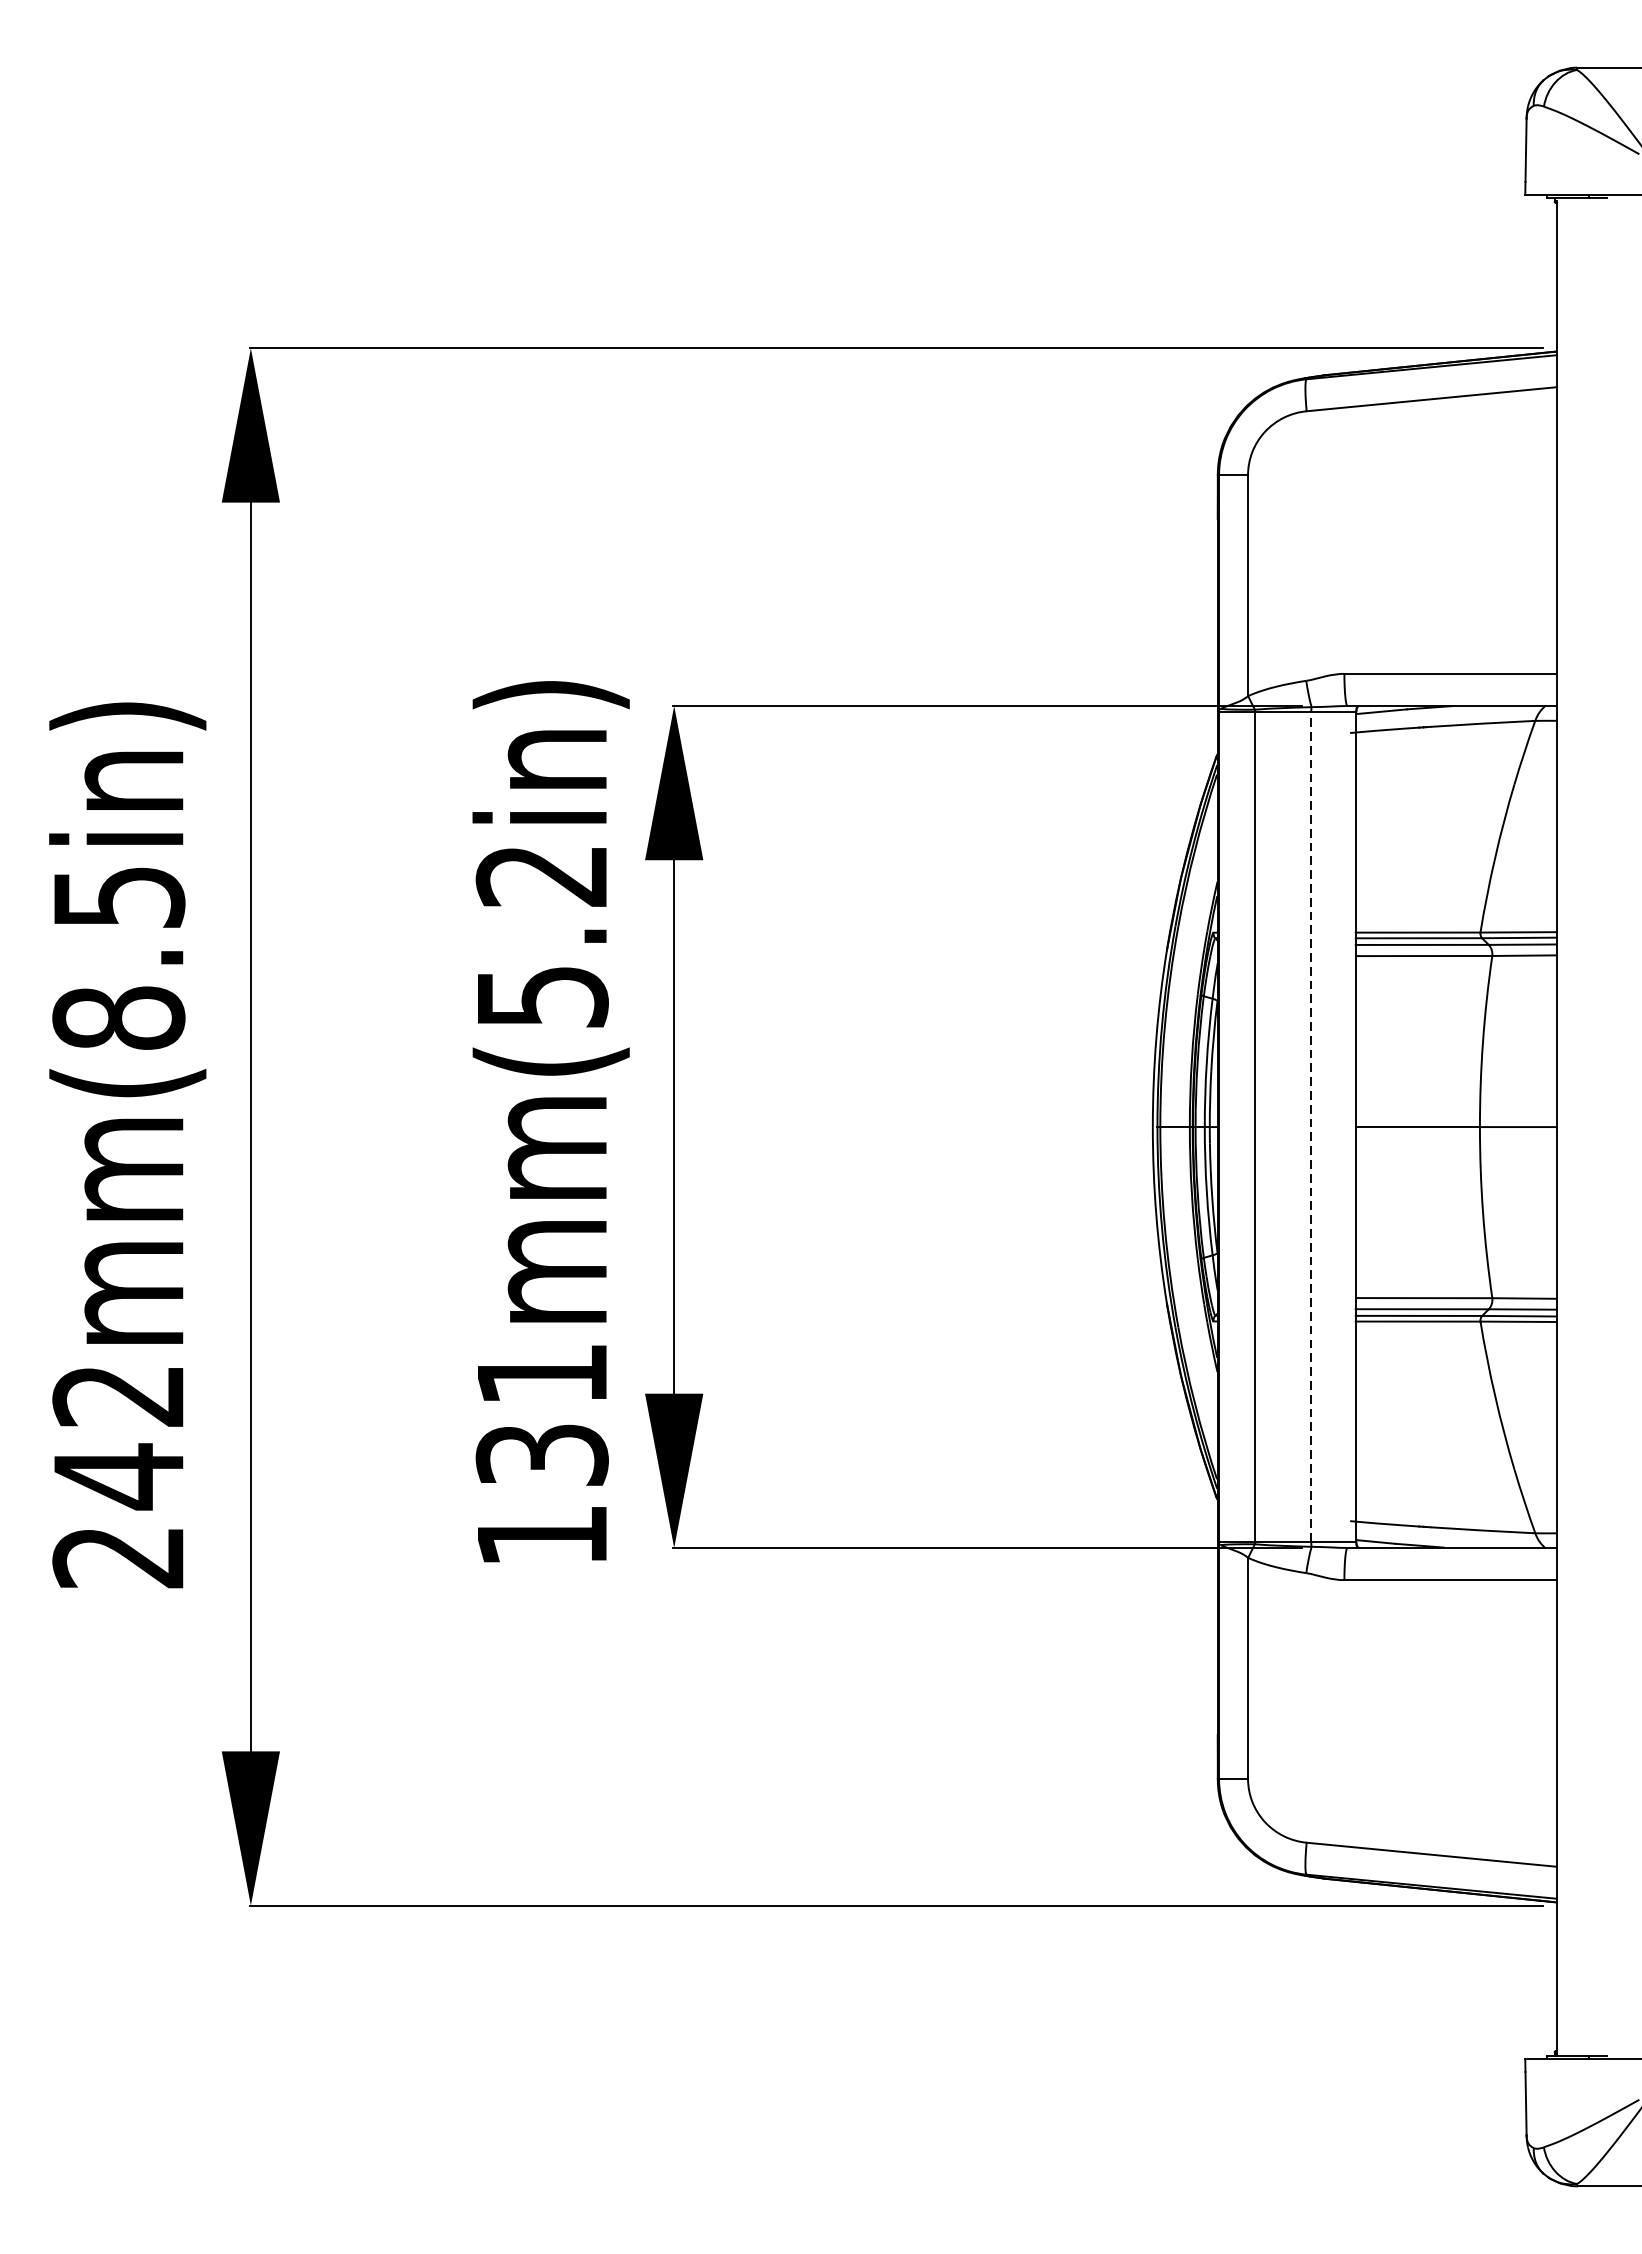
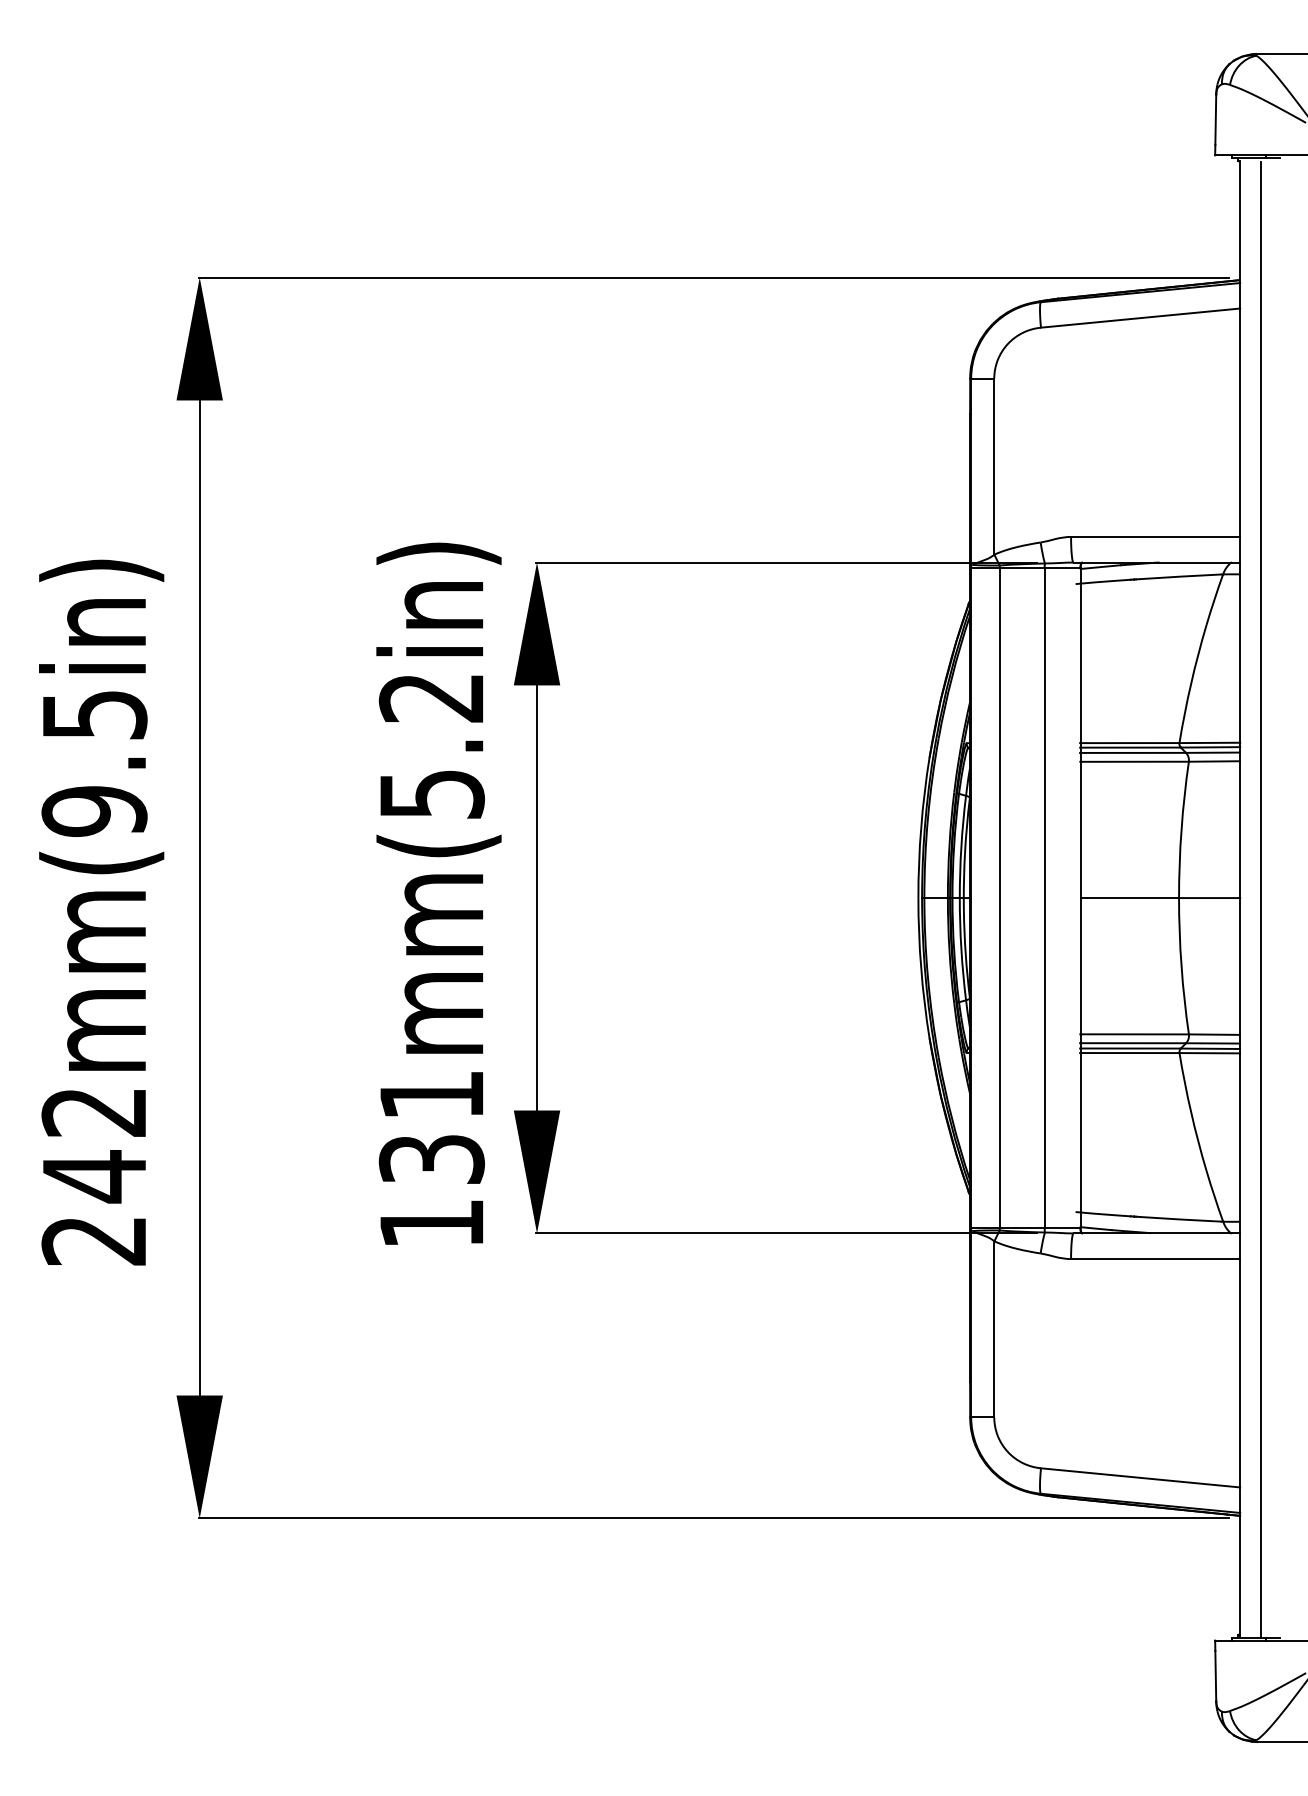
text: (118, 1018) -> (94, 811), 242mm(8.5in) -> 242mm(9.5in)
line: (1311, 1126) -> (1044, 897), dashed -> solid
line: (1582, 1128) -> (1260, 899), added

